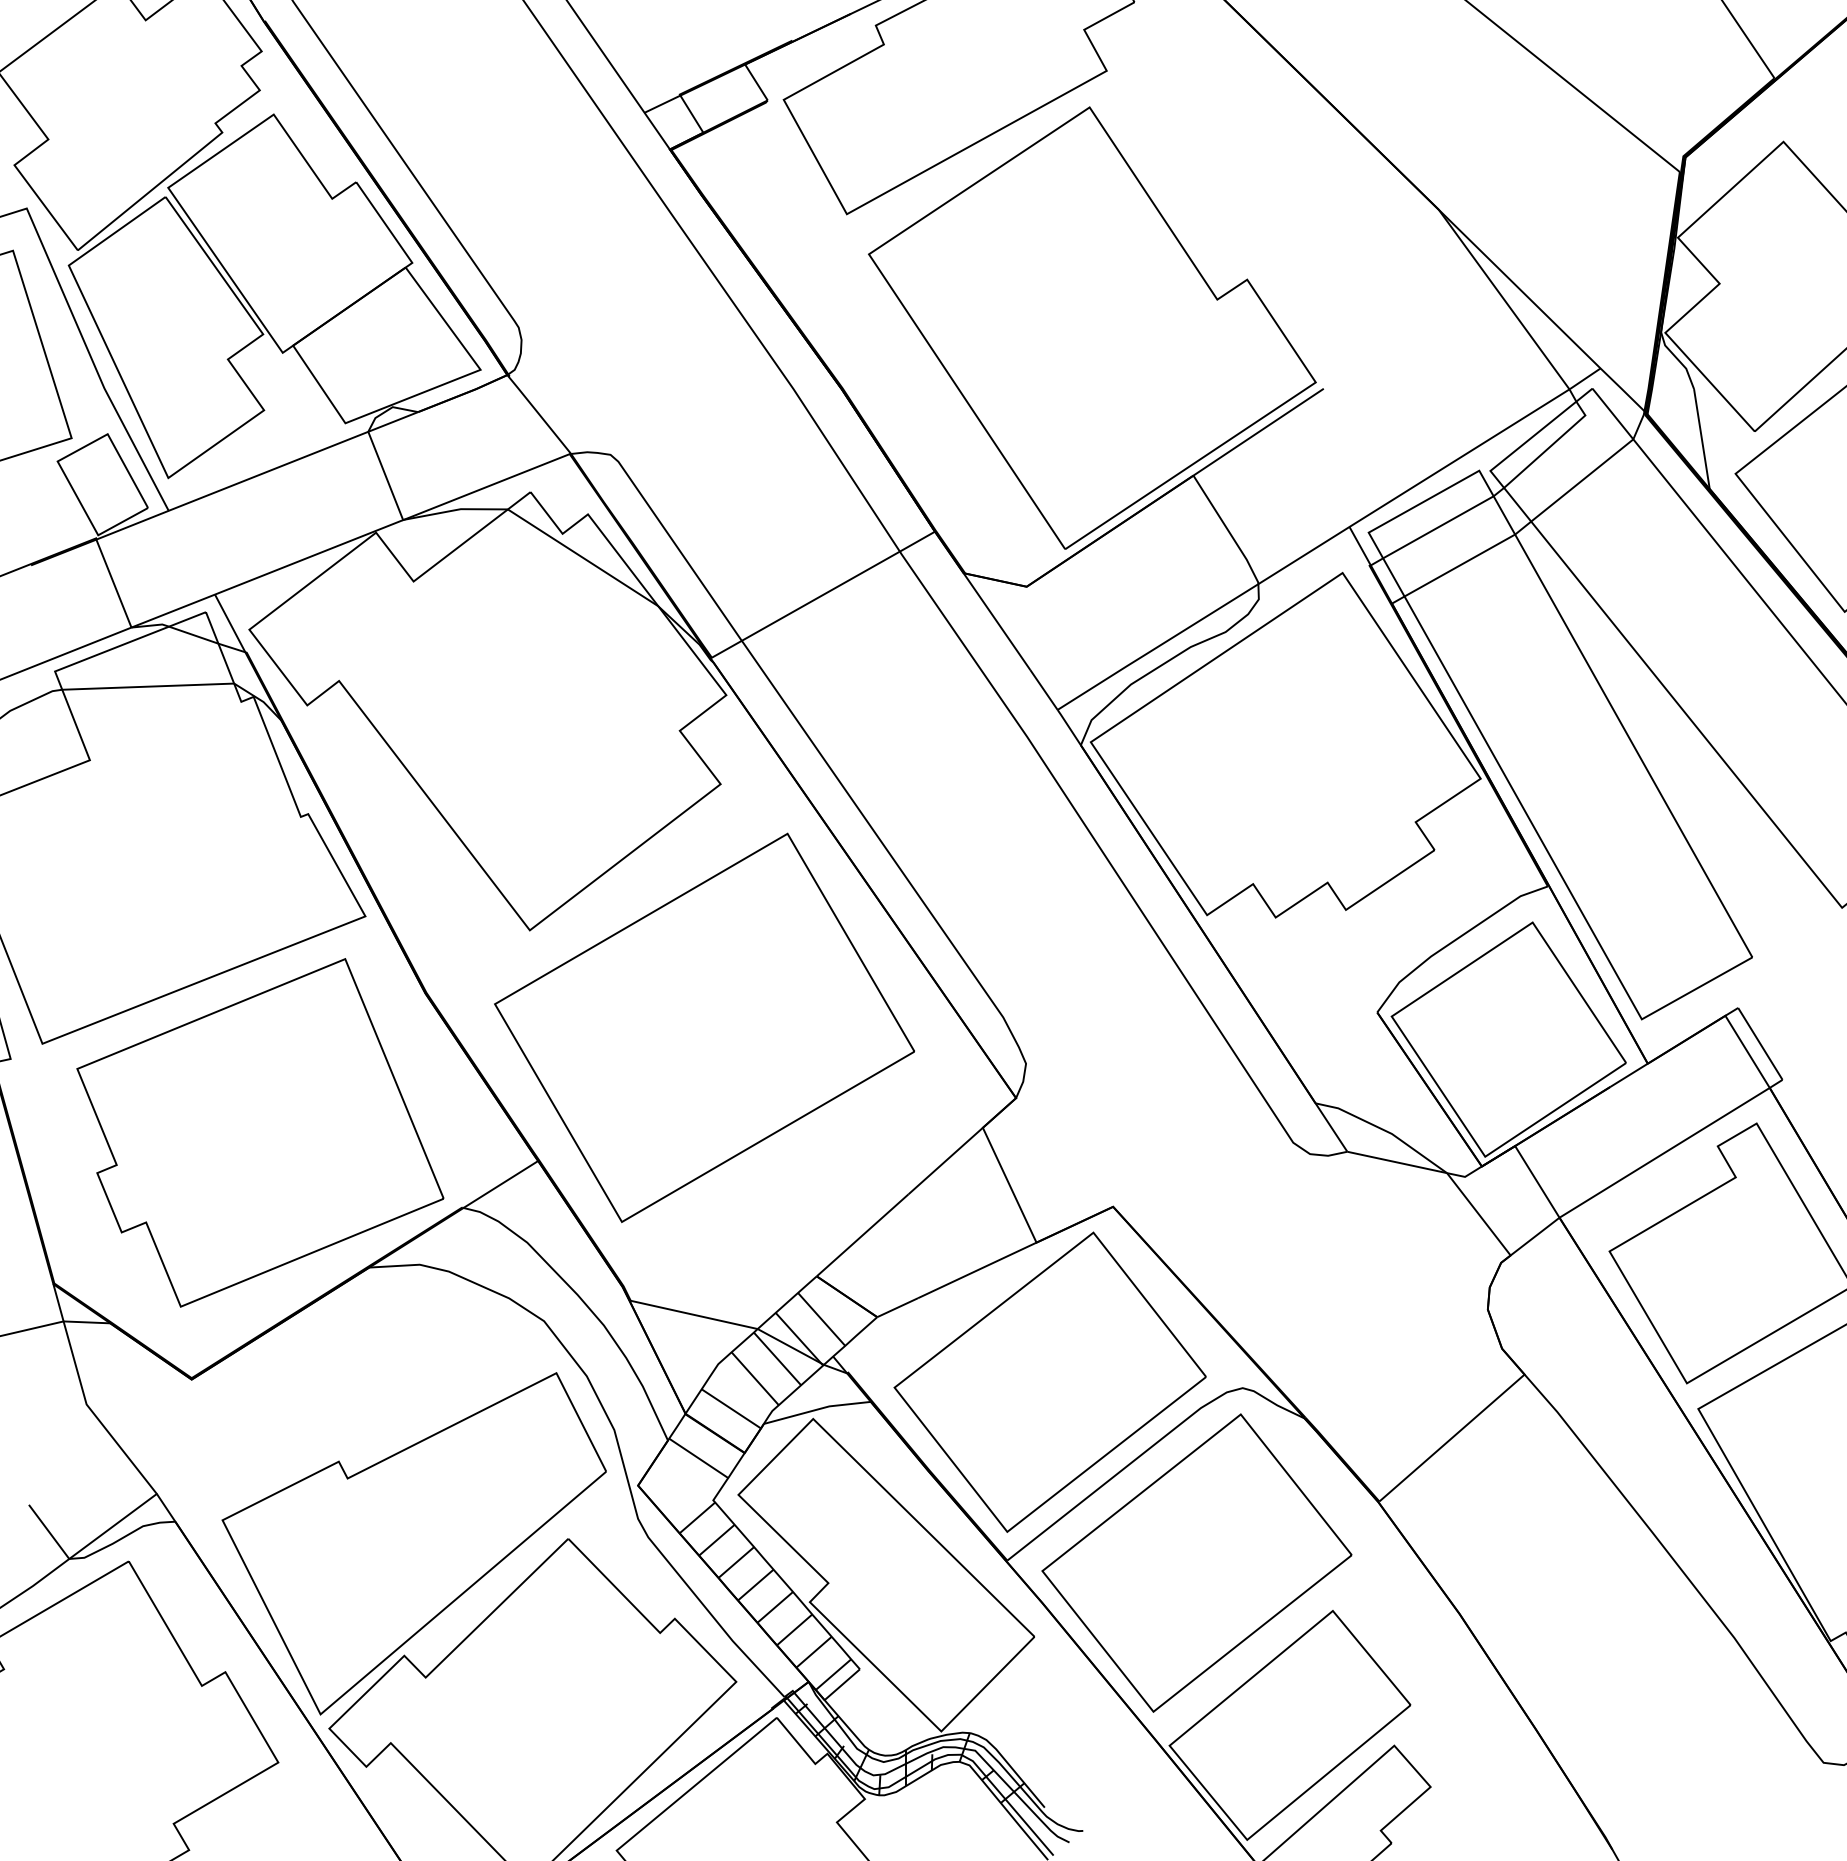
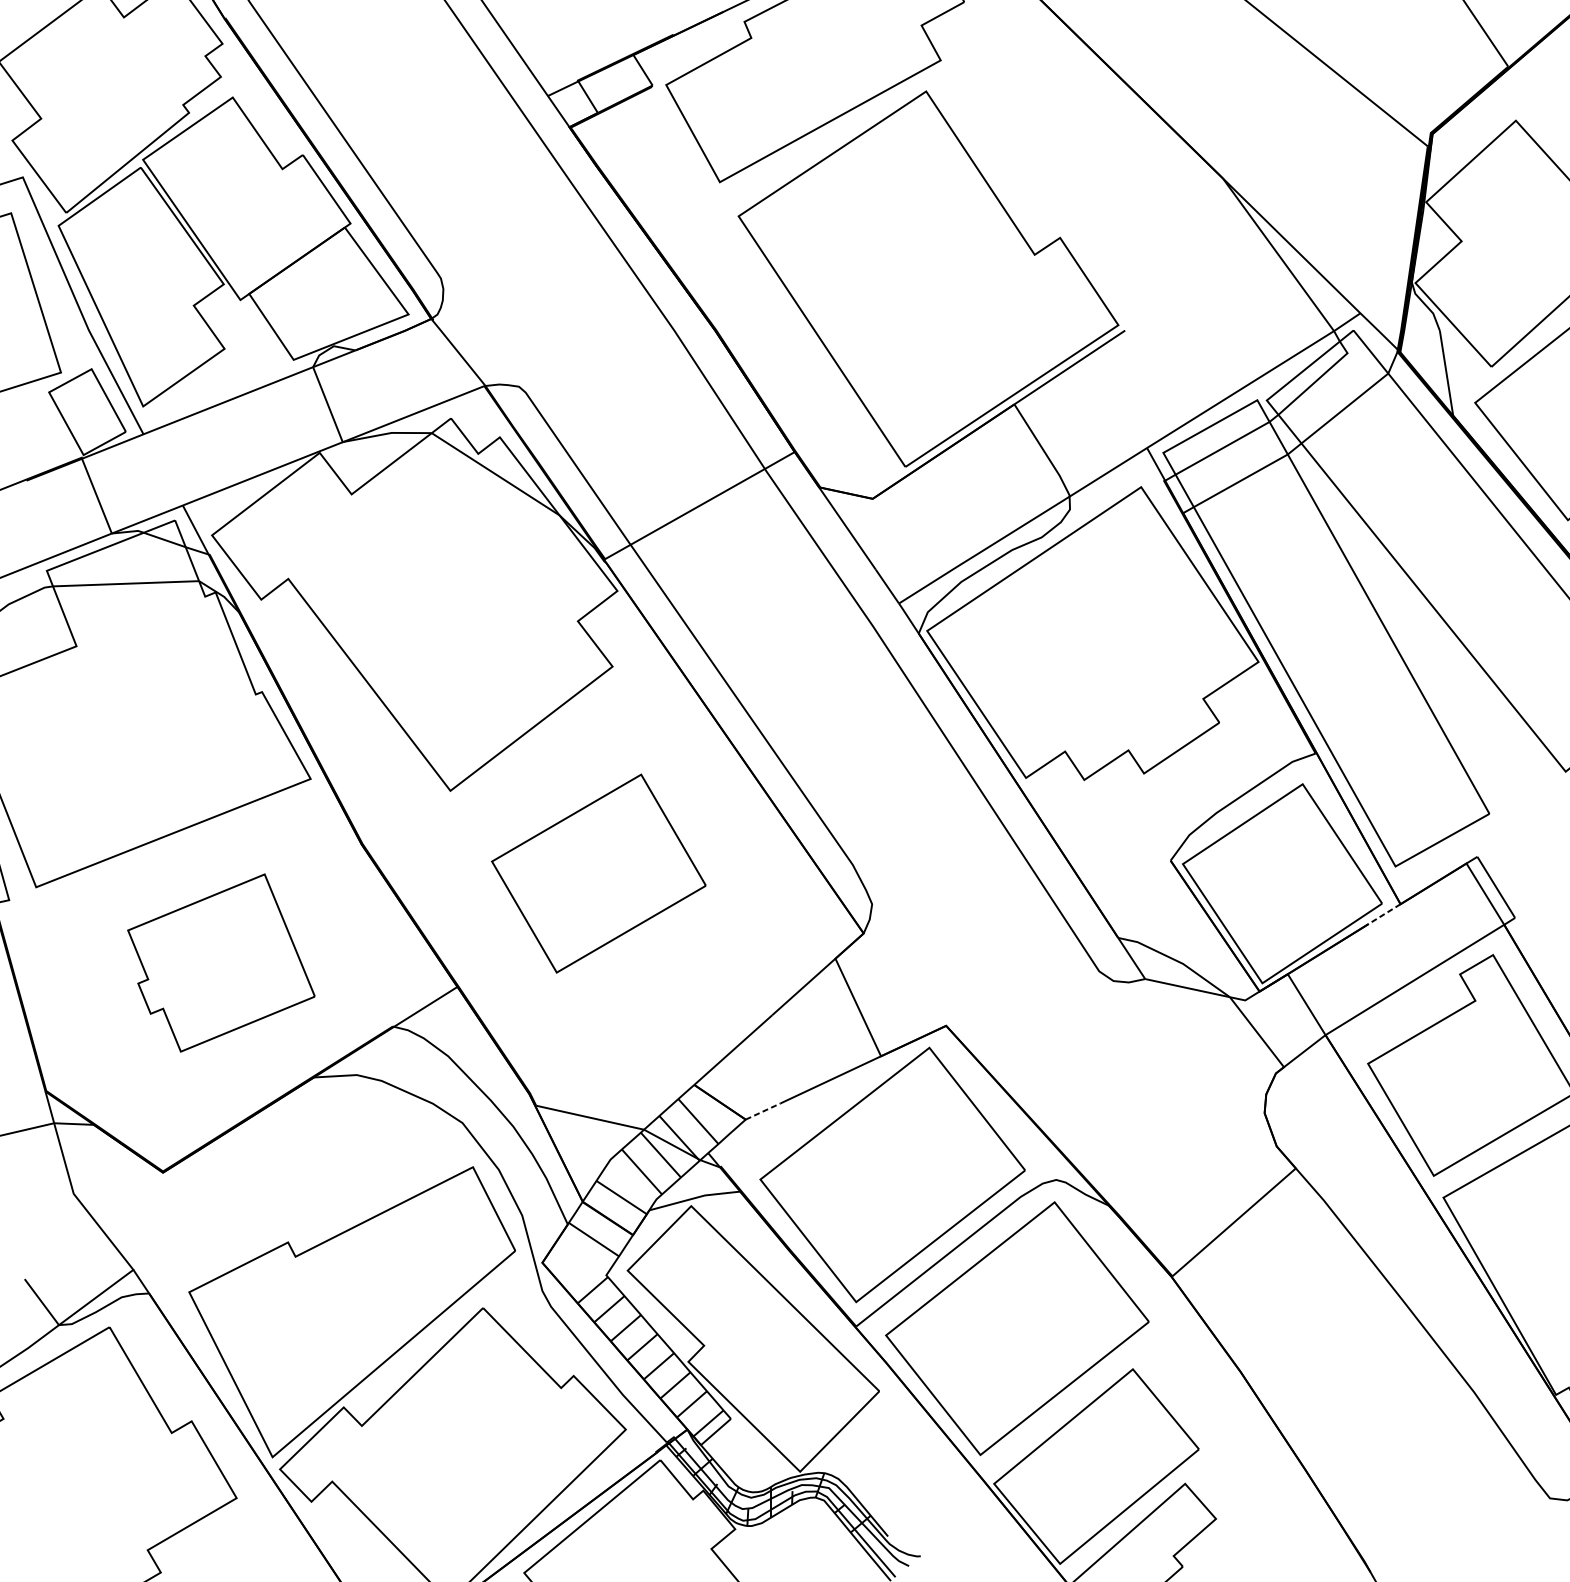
part: (704, 1027) -> (598, 873), size x0.6
line: (1628, 1075) -> (1384, 914), solid -> dashed
part: (260, 1132) -> (221, 962), size x0.6
line: (897, 1307) -> (762, 1111), solid -> dashed

